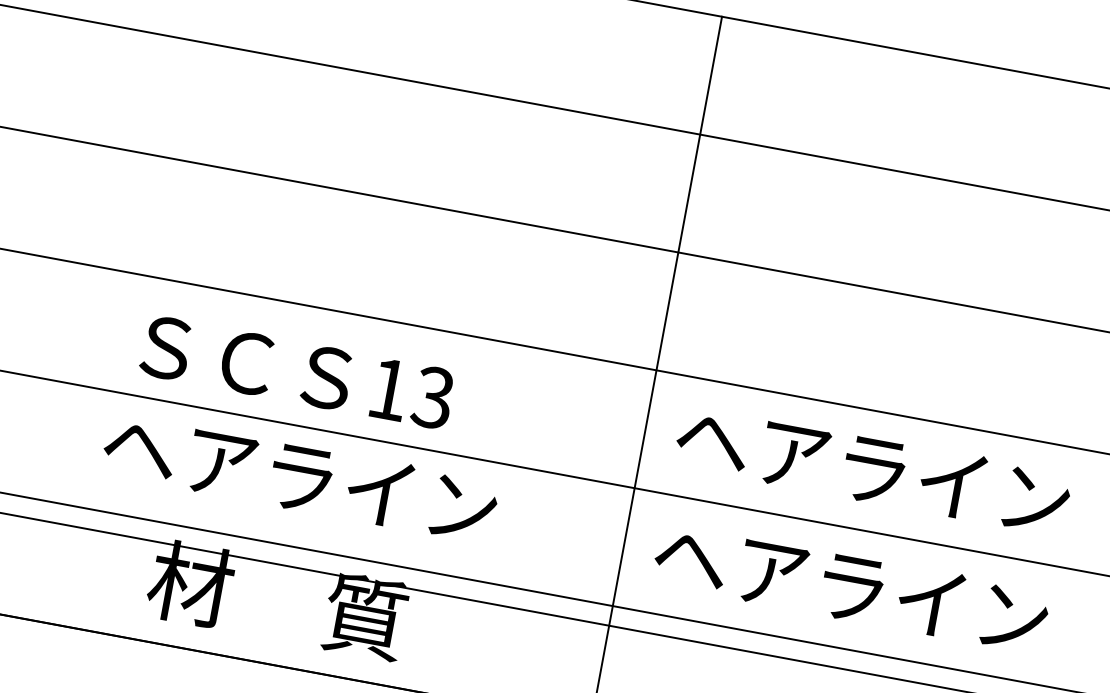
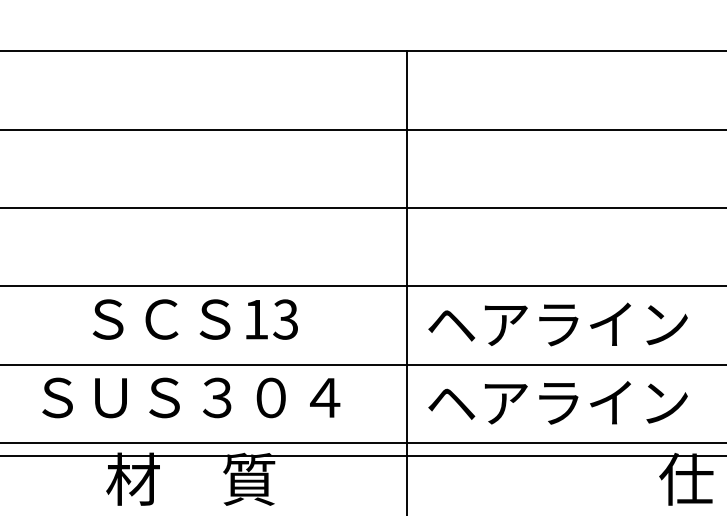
text: (297, 372) -> (195, 319), moved
text: (301, 477) -> (191, 397), ヘアライン -> ＳＵＳ３０４

